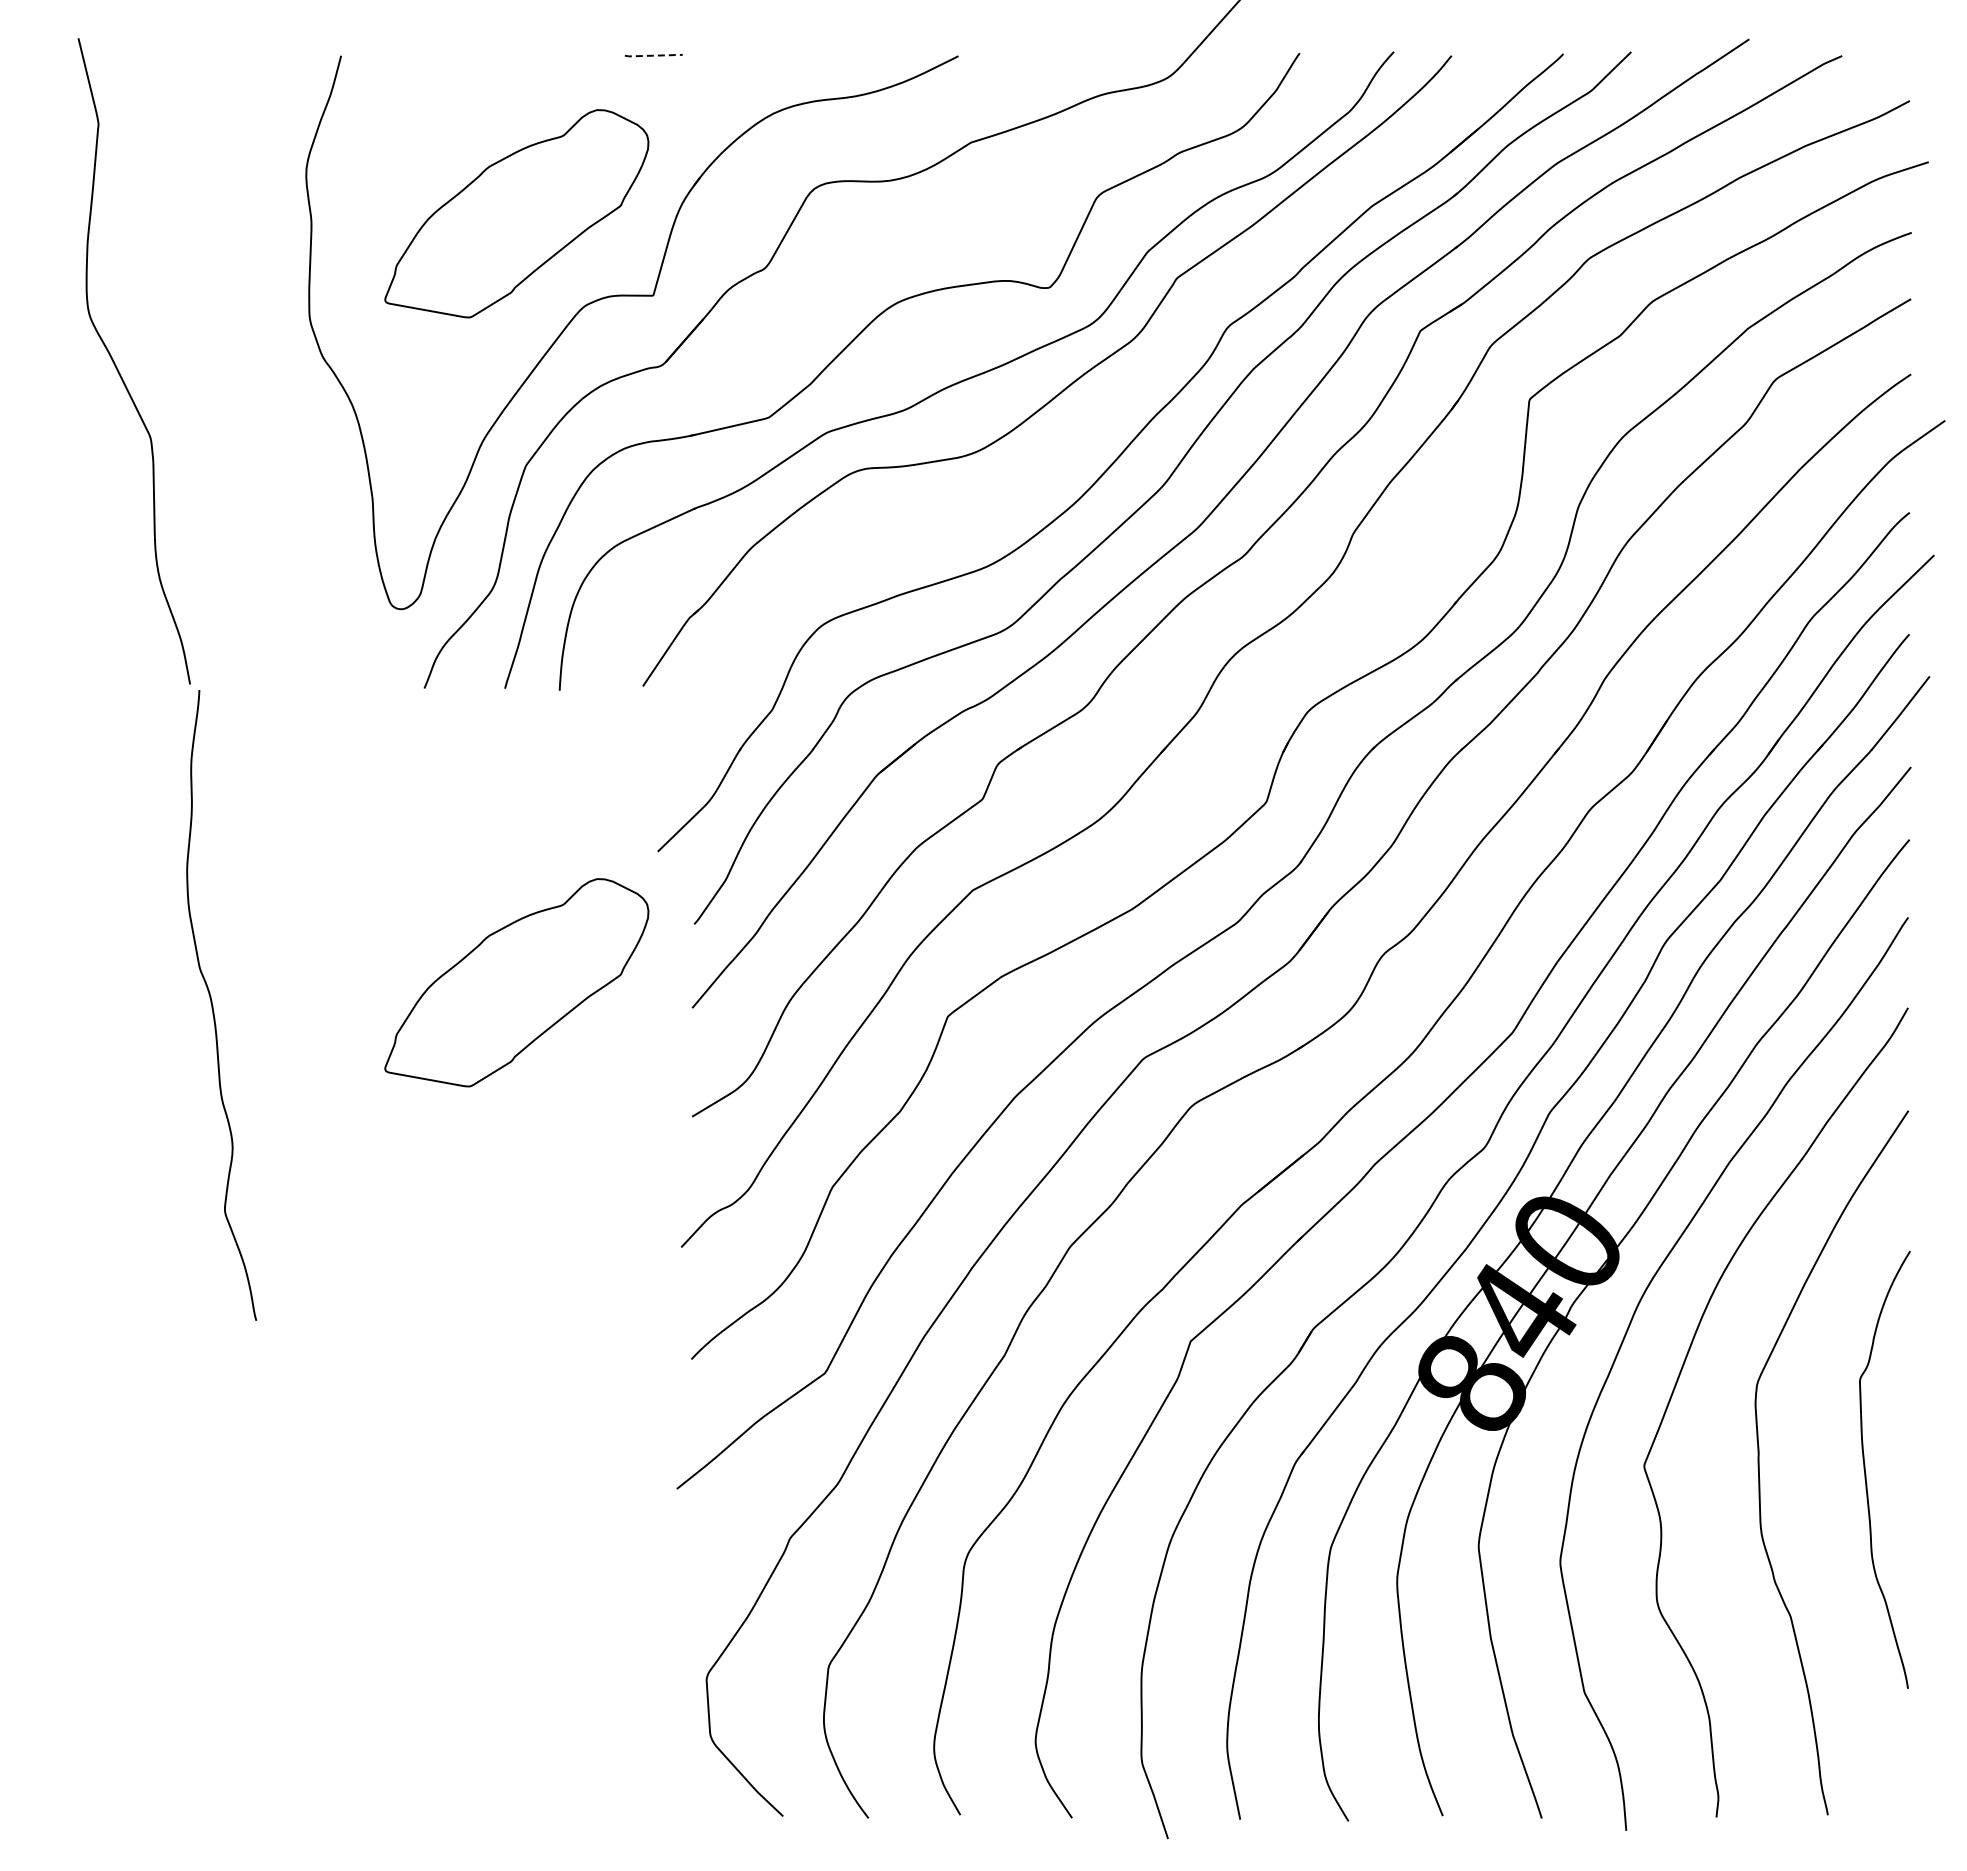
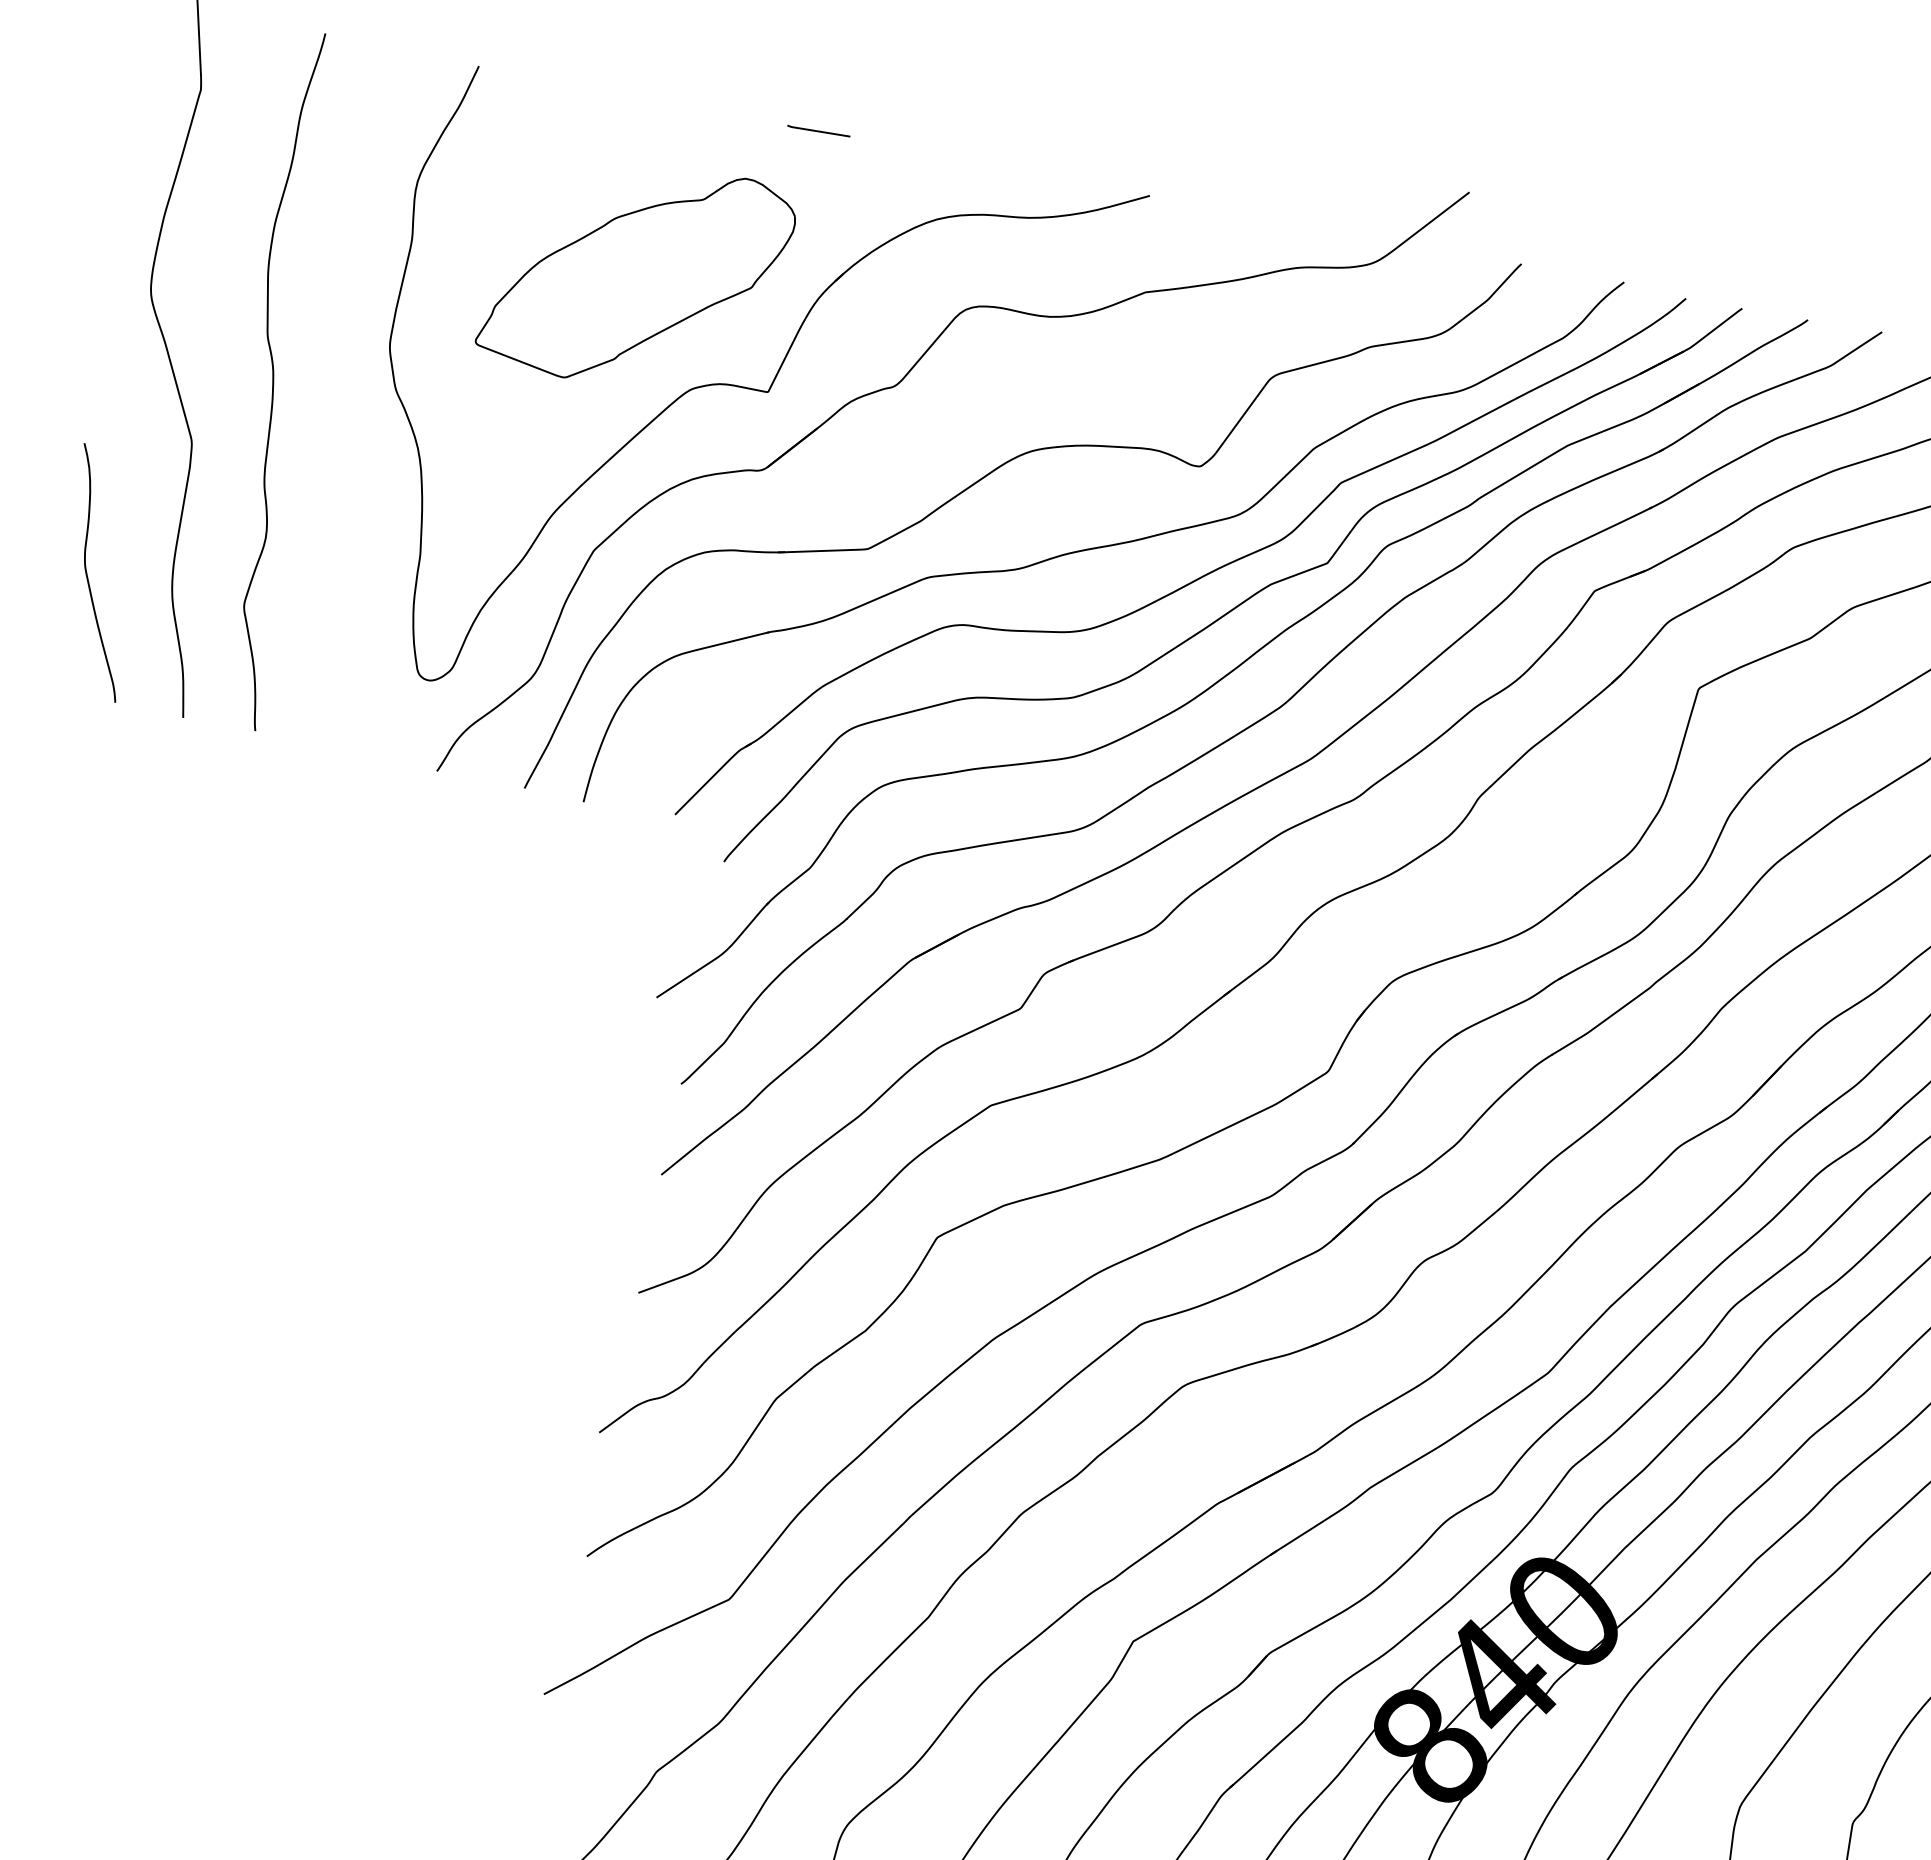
line: (653, 55) -> (818, 131), dashed -> solid
part: (1111, 398) -> (1244, 599), added
curve: (80, 571) -> (87, 572), added
part: (516, 982) -> (475, 1110), removed
curve: (213, 1005) -> (274, 379), moved

